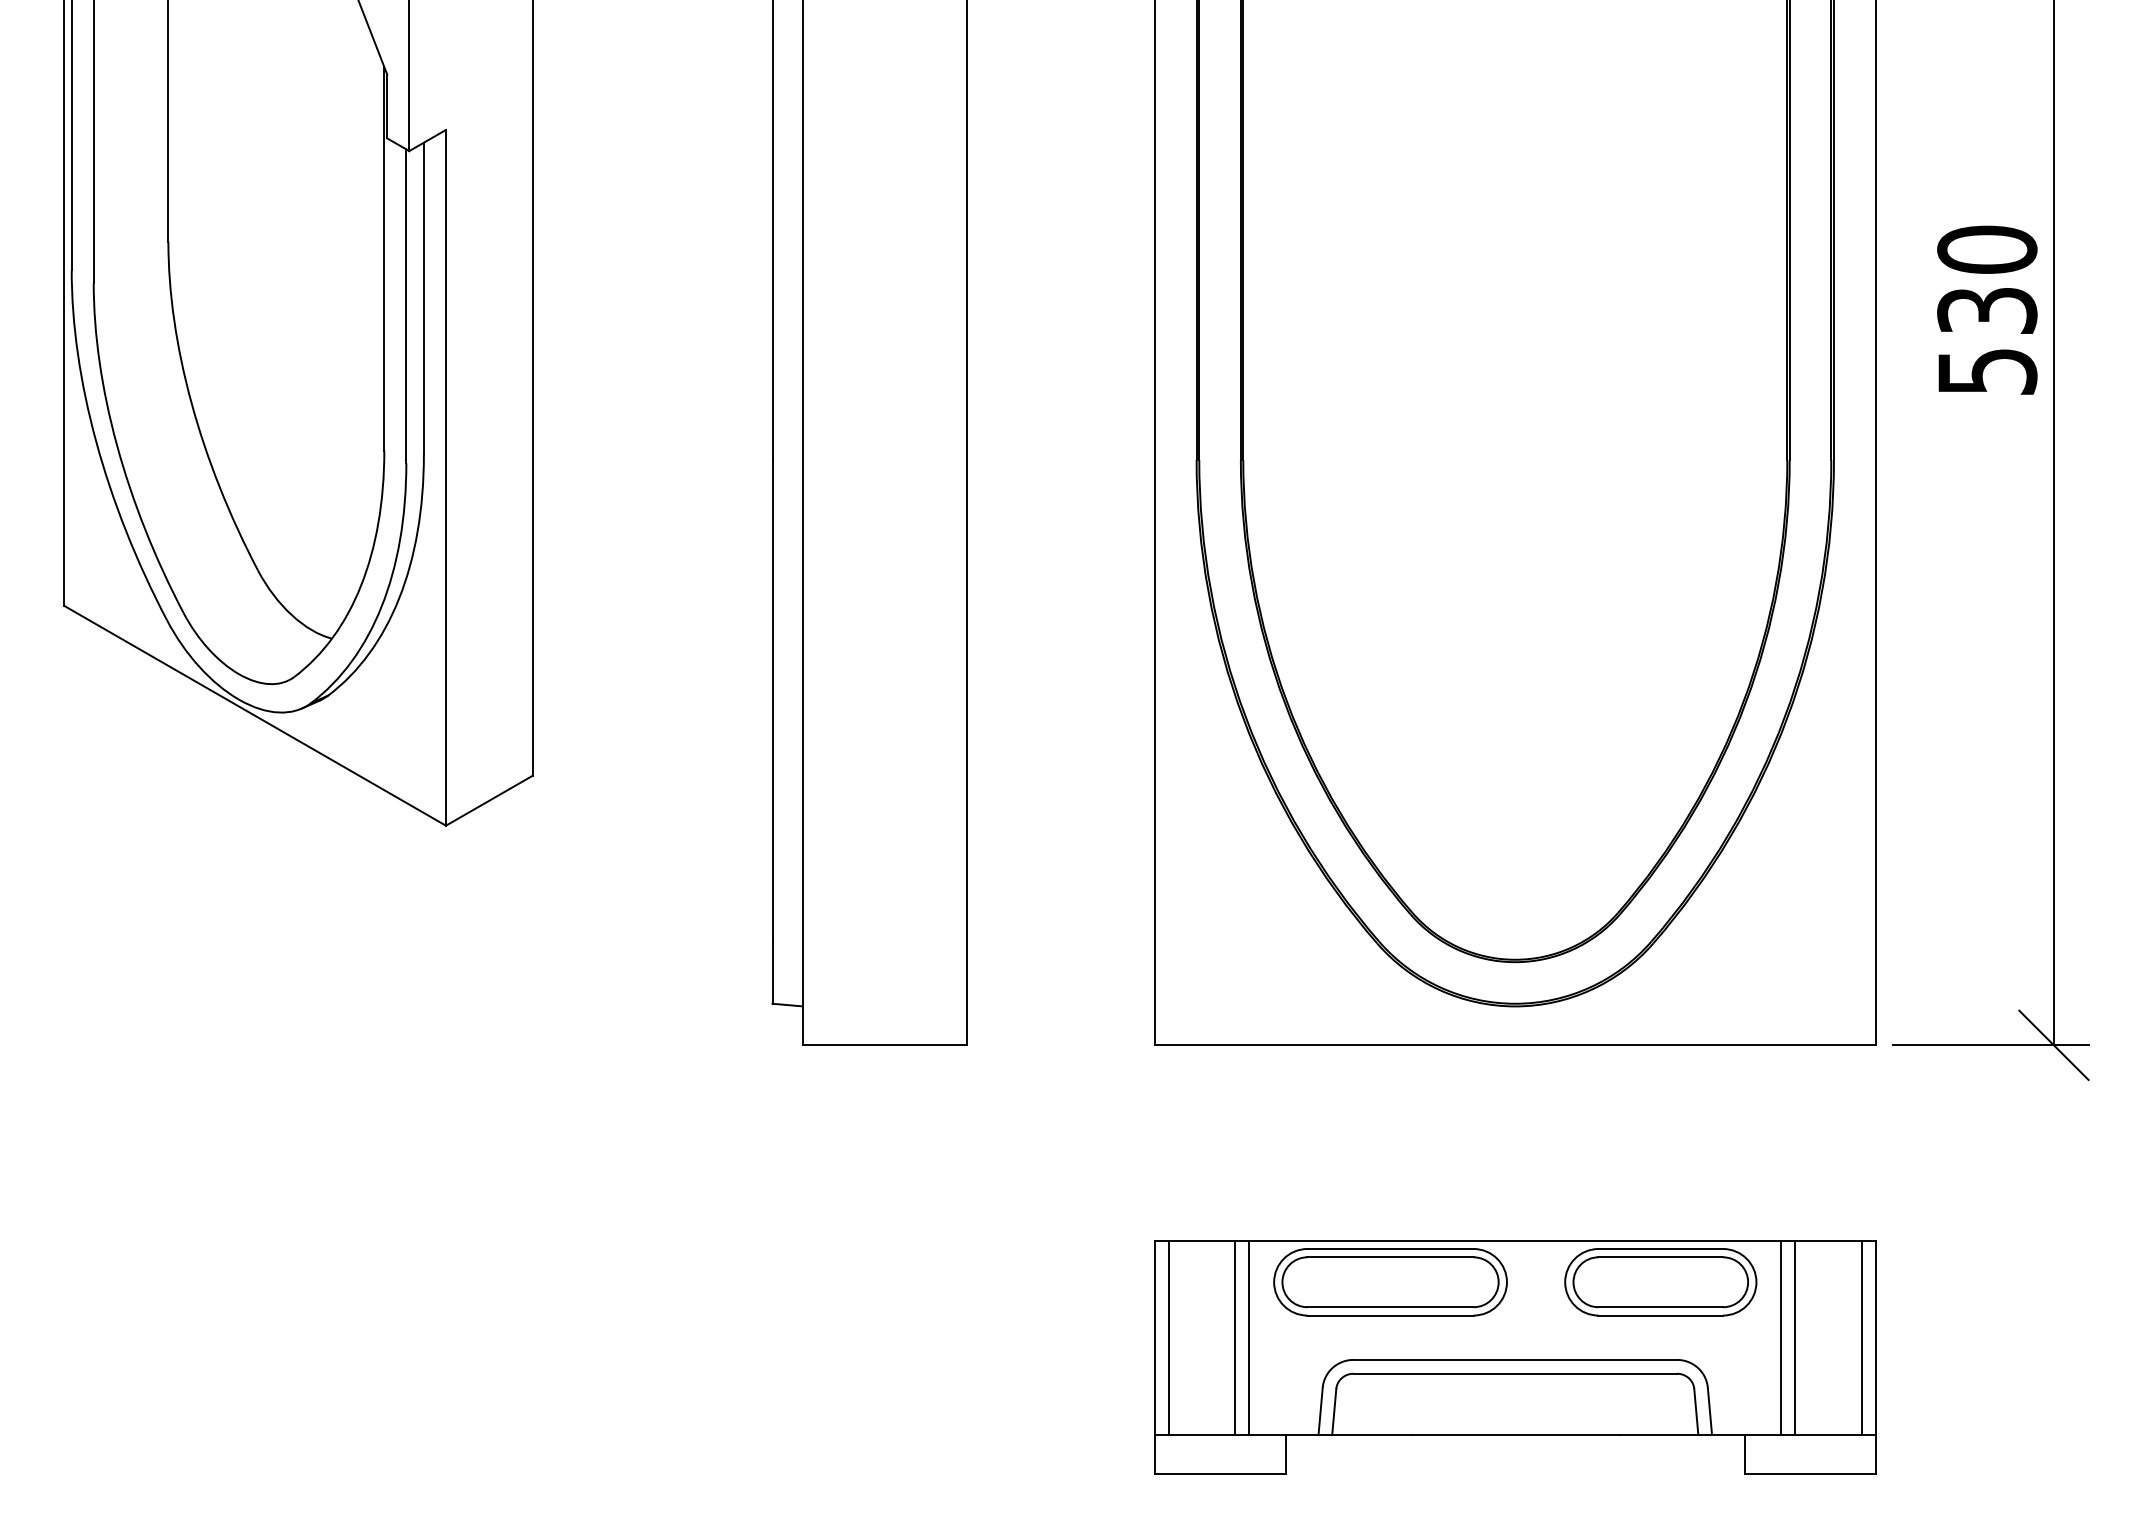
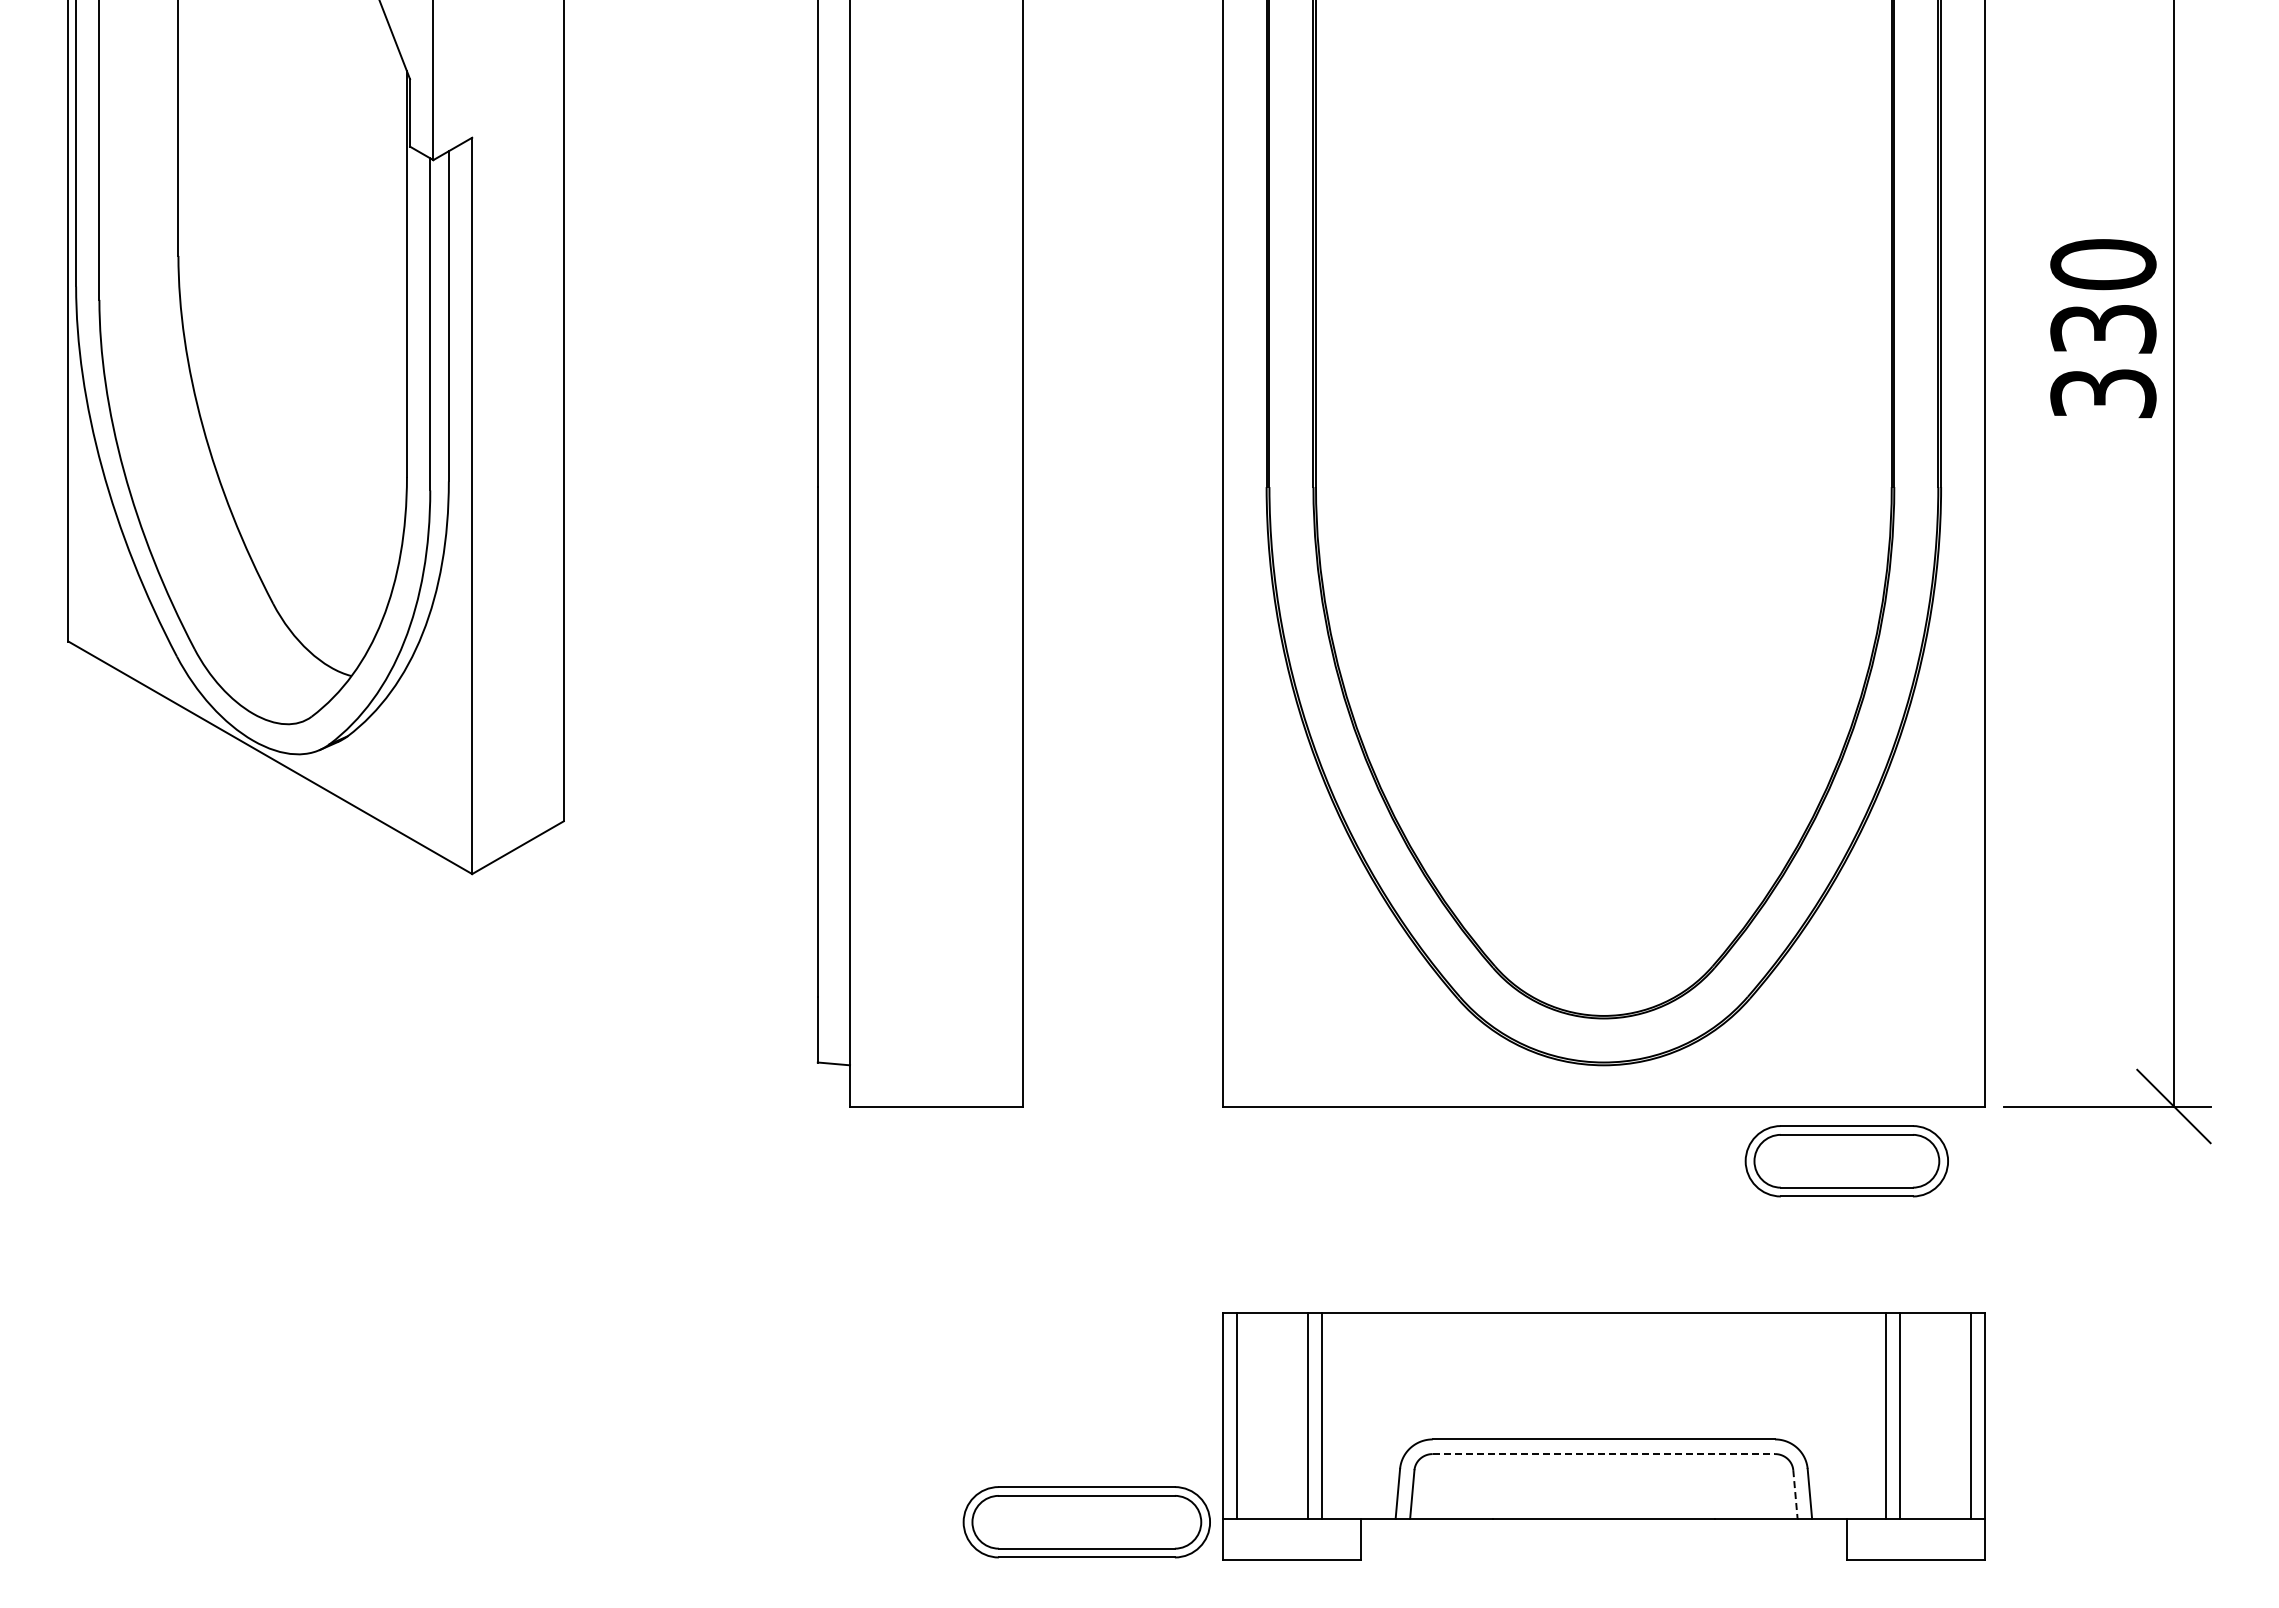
text: (1987, 371) -> (2103, 393), 530 -> 330
part: (1390, 1282) -> (1086, 1522), moved
part: (1660, 1282) -> (1846, 1161), moved
line: (1515, 1374) -> (1604, 1454), solid -> dashed
line: (1696, 1411) -> (1795, 1494), solid -> dashed

